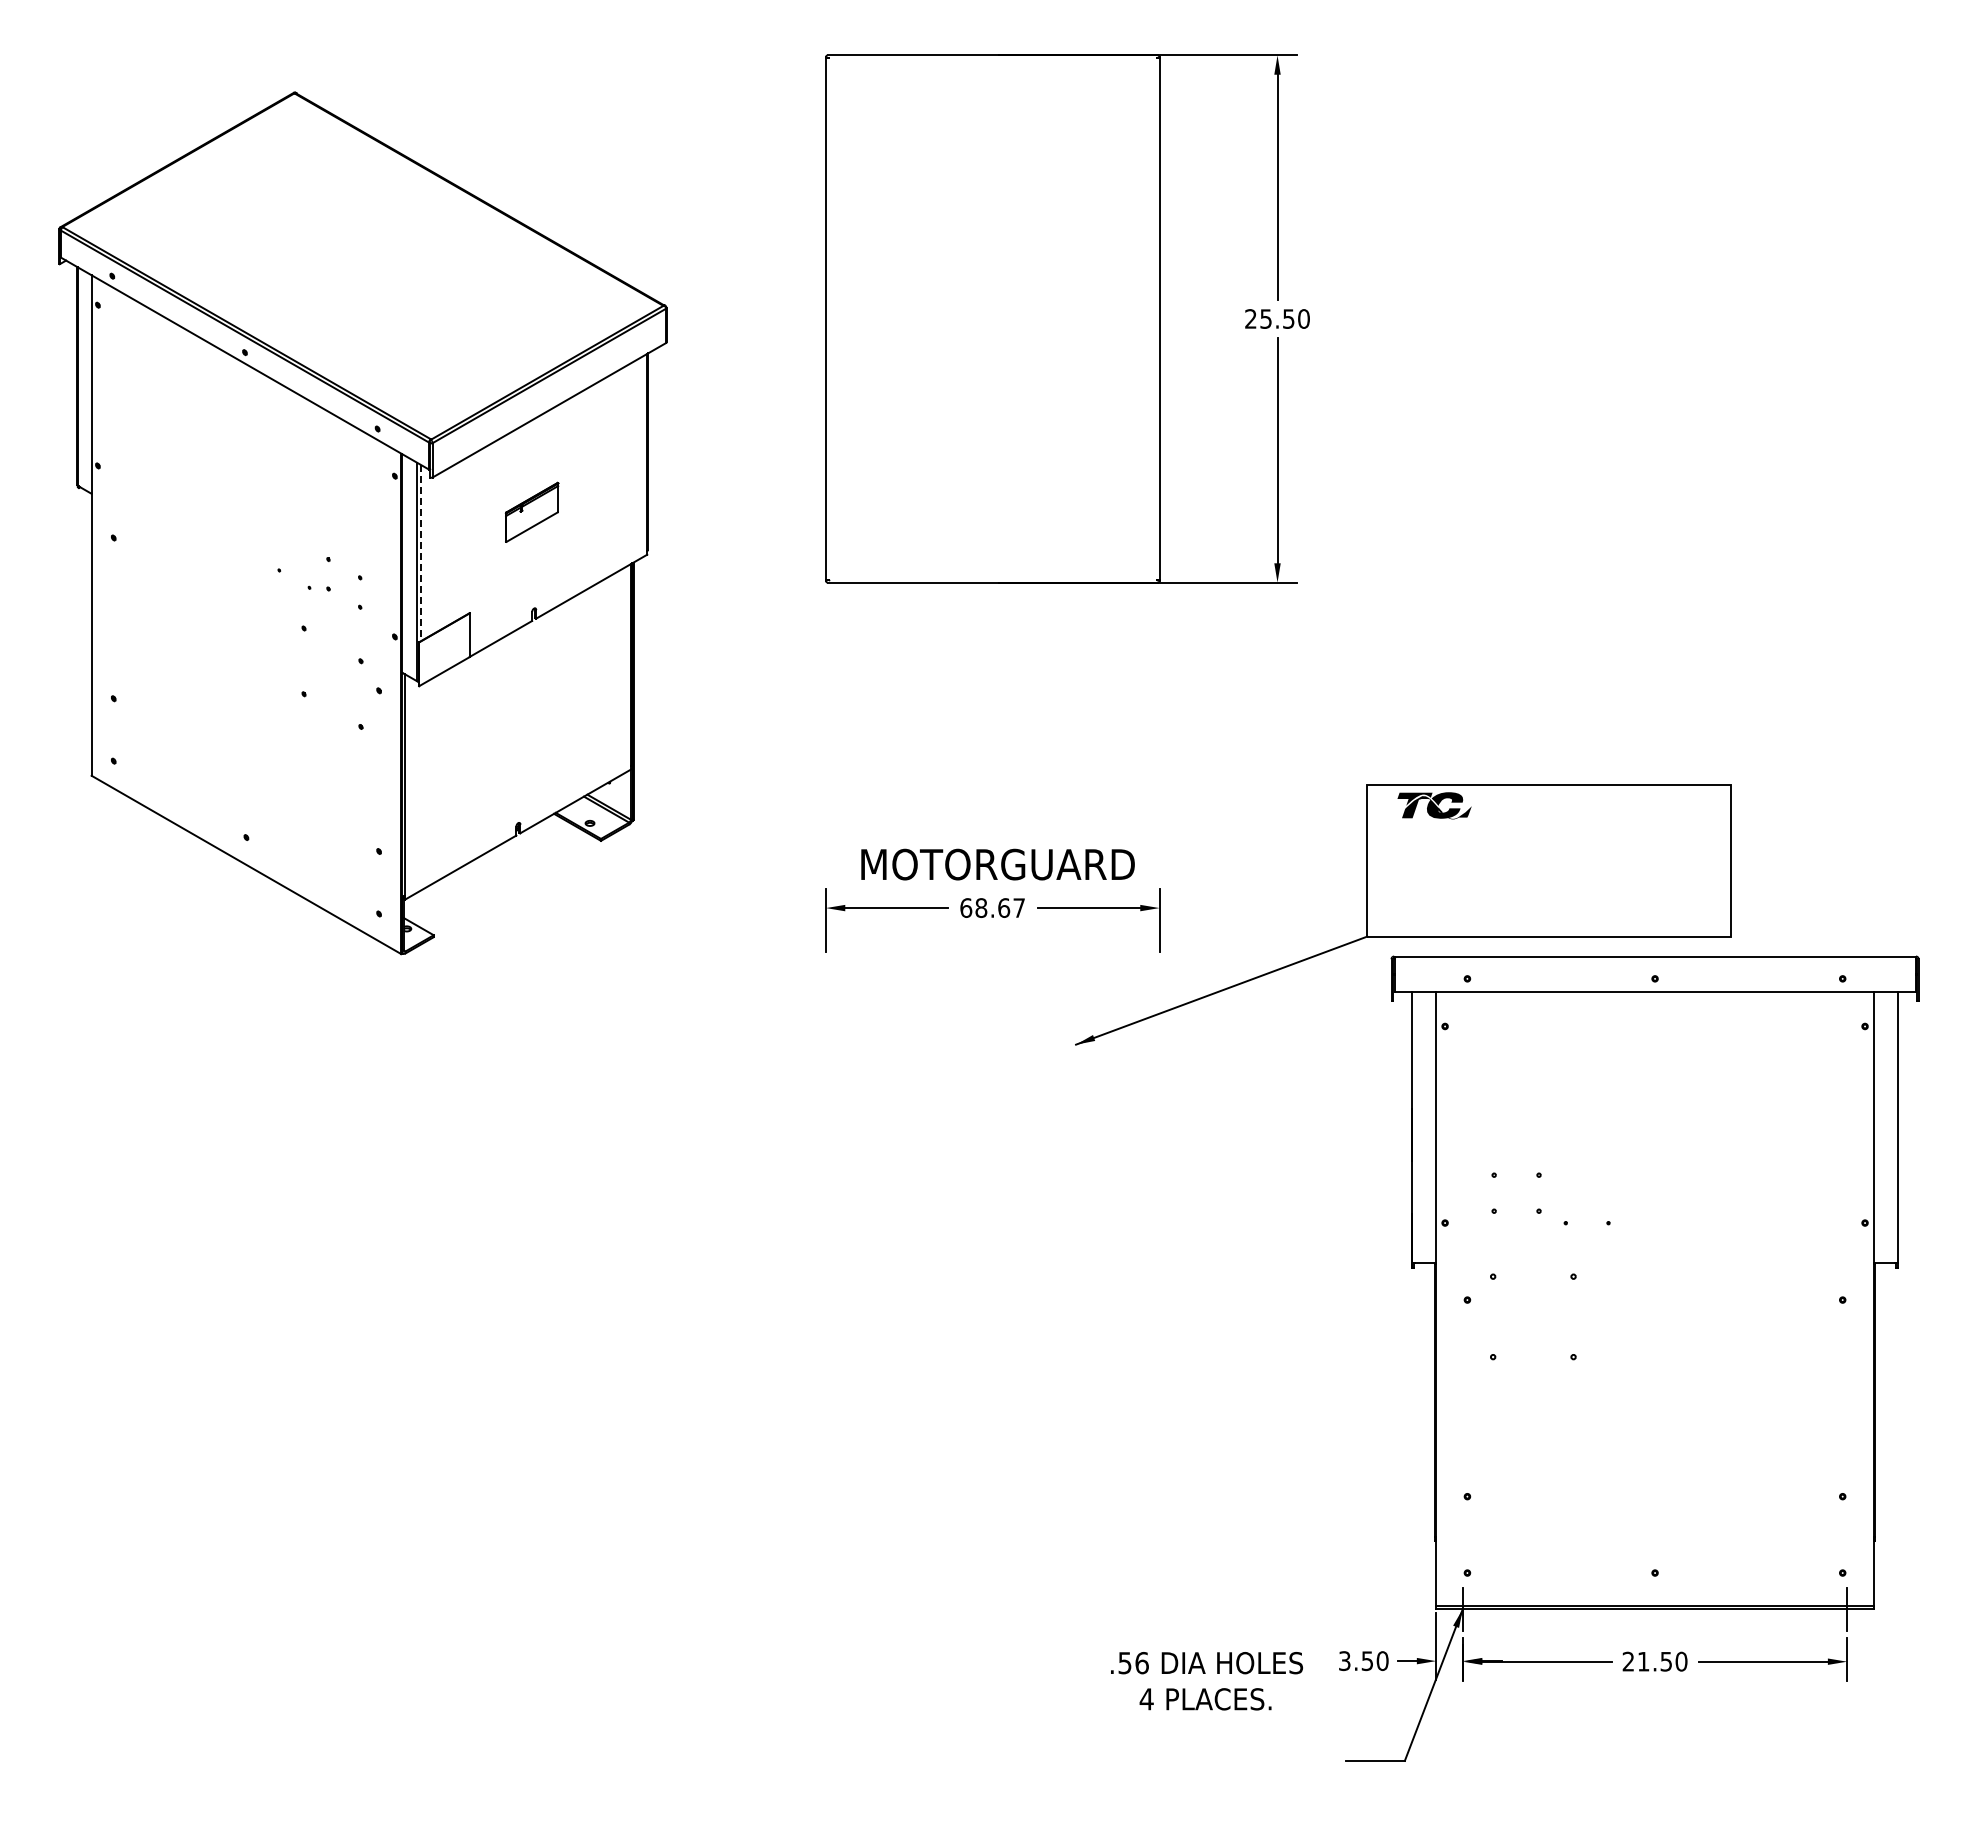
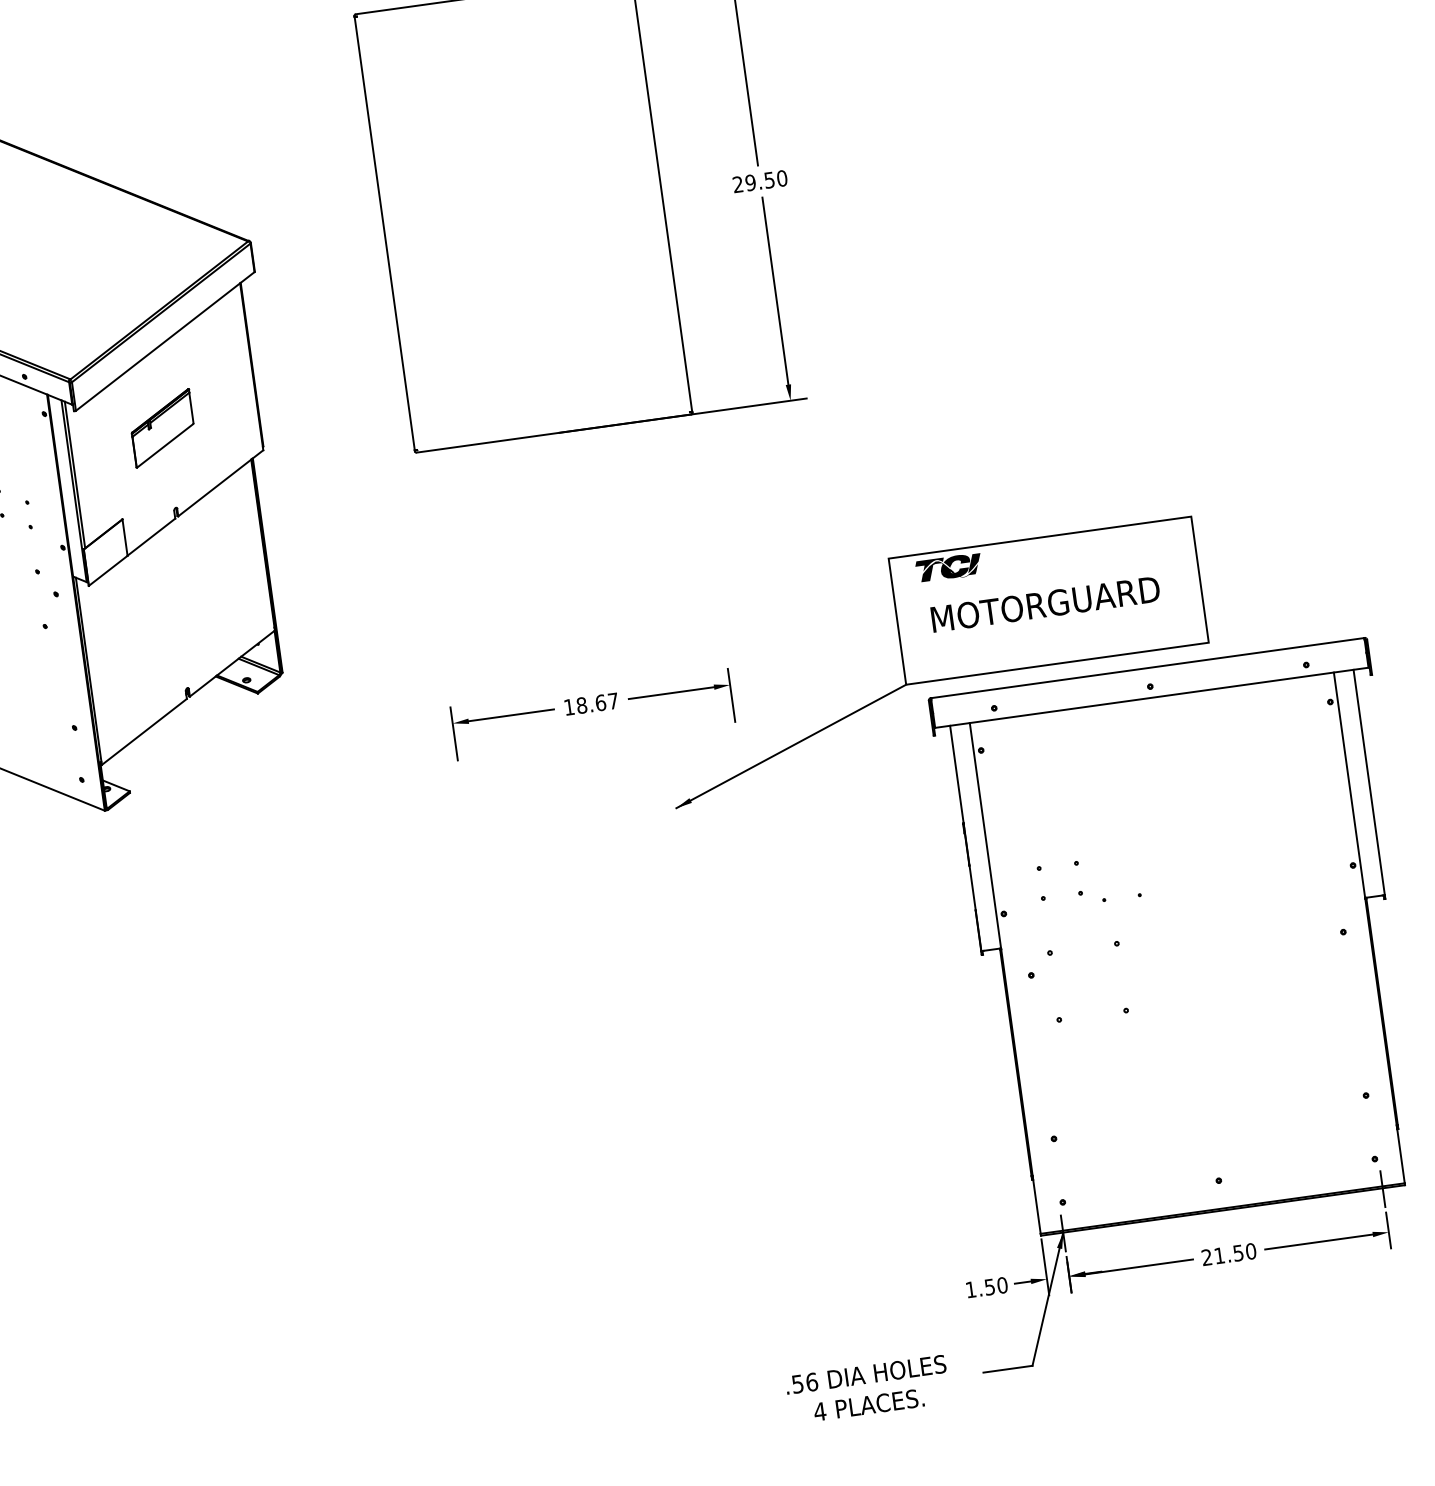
text: (1265, 318) -> (750, 182), 25.50 -> 29.50
part: (531, 512) -> (162, 428), size x1.43
line: (421, 553) -> (75, 475), dashed -> solid
fill: (1467, 804) -> (974, 563), added
text: (997, 864) -> (1045, 604), moved
text: (966, 907) -> (569, 706), 68.67 -> 18.67
text: (1344, 1661) -> (970, 1290), 3.50 -> 1.50
text: (1206, 1681) -> (867, 1390), moved

